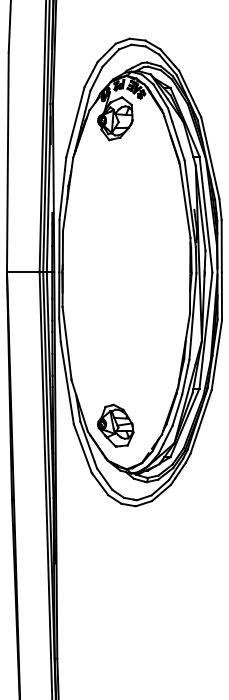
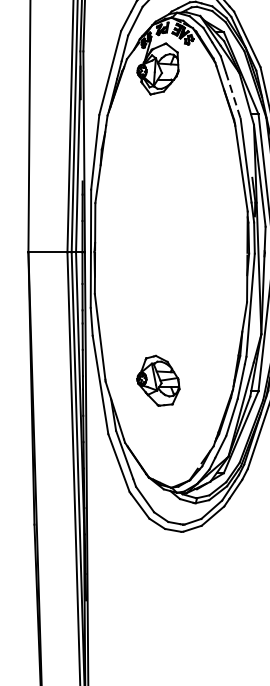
line: (178, 141) -> (233, 96), solid -> dashed
part: (115, 425) -> (158, 380), moved

